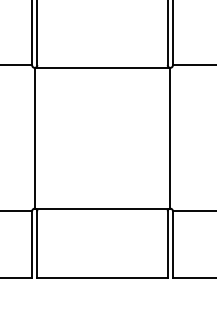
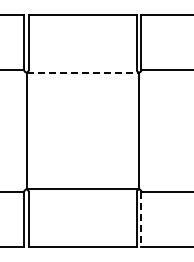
line: (103, 67) -> (83, 72), solid -> dashed
line: (173, 244) -> (141, 219), solid -> dashed

